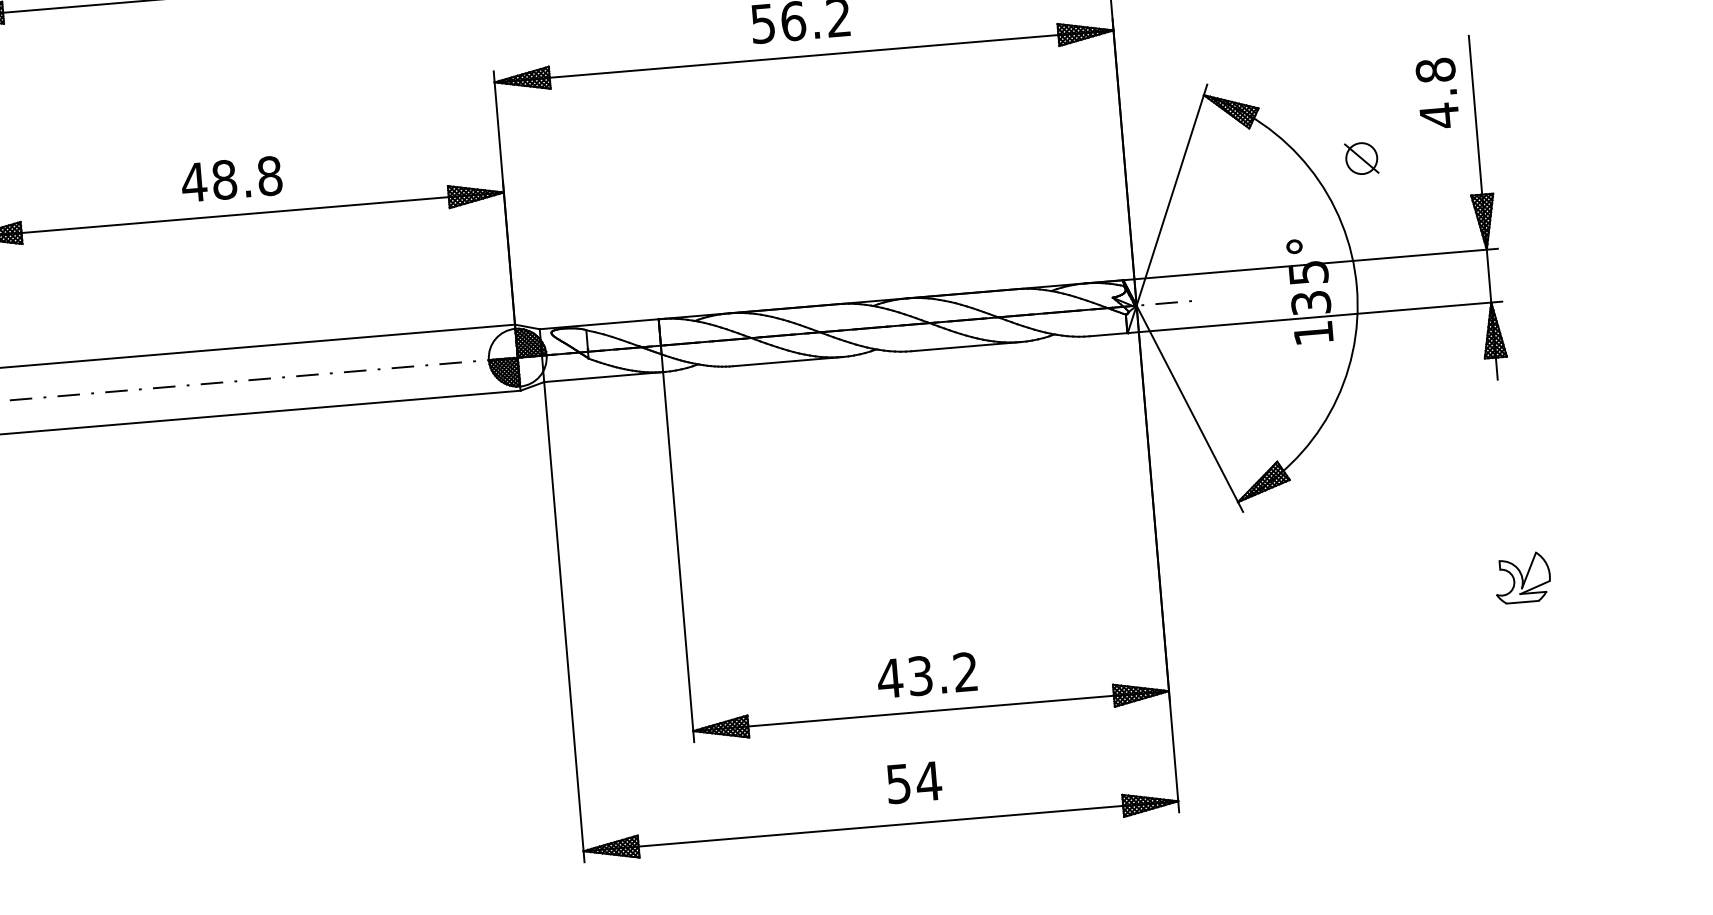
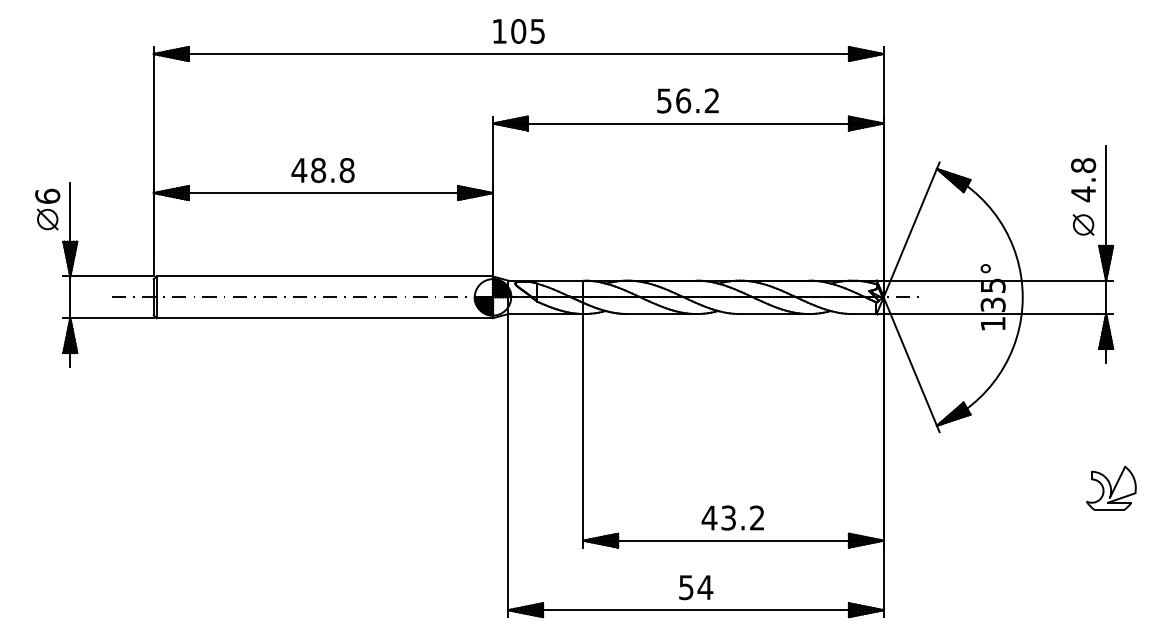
part: (1361, 157) -> (1083, 224), moved
part: (1522, 576) -> (1111, 487), size x1.43
text: (914, 782) -> (696, 587), moved

